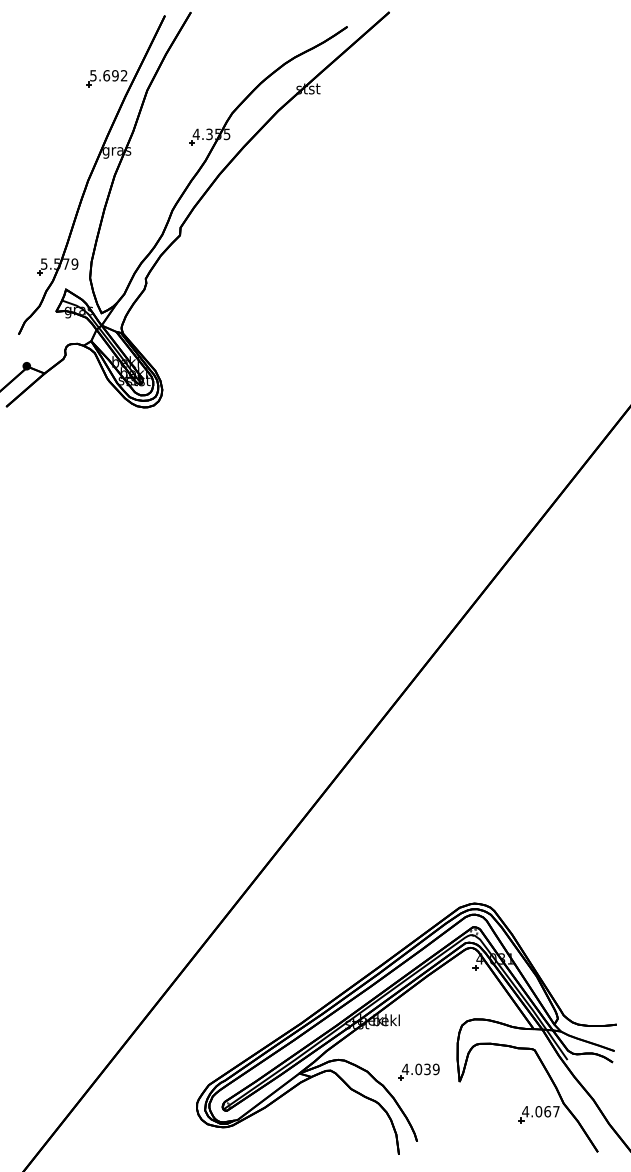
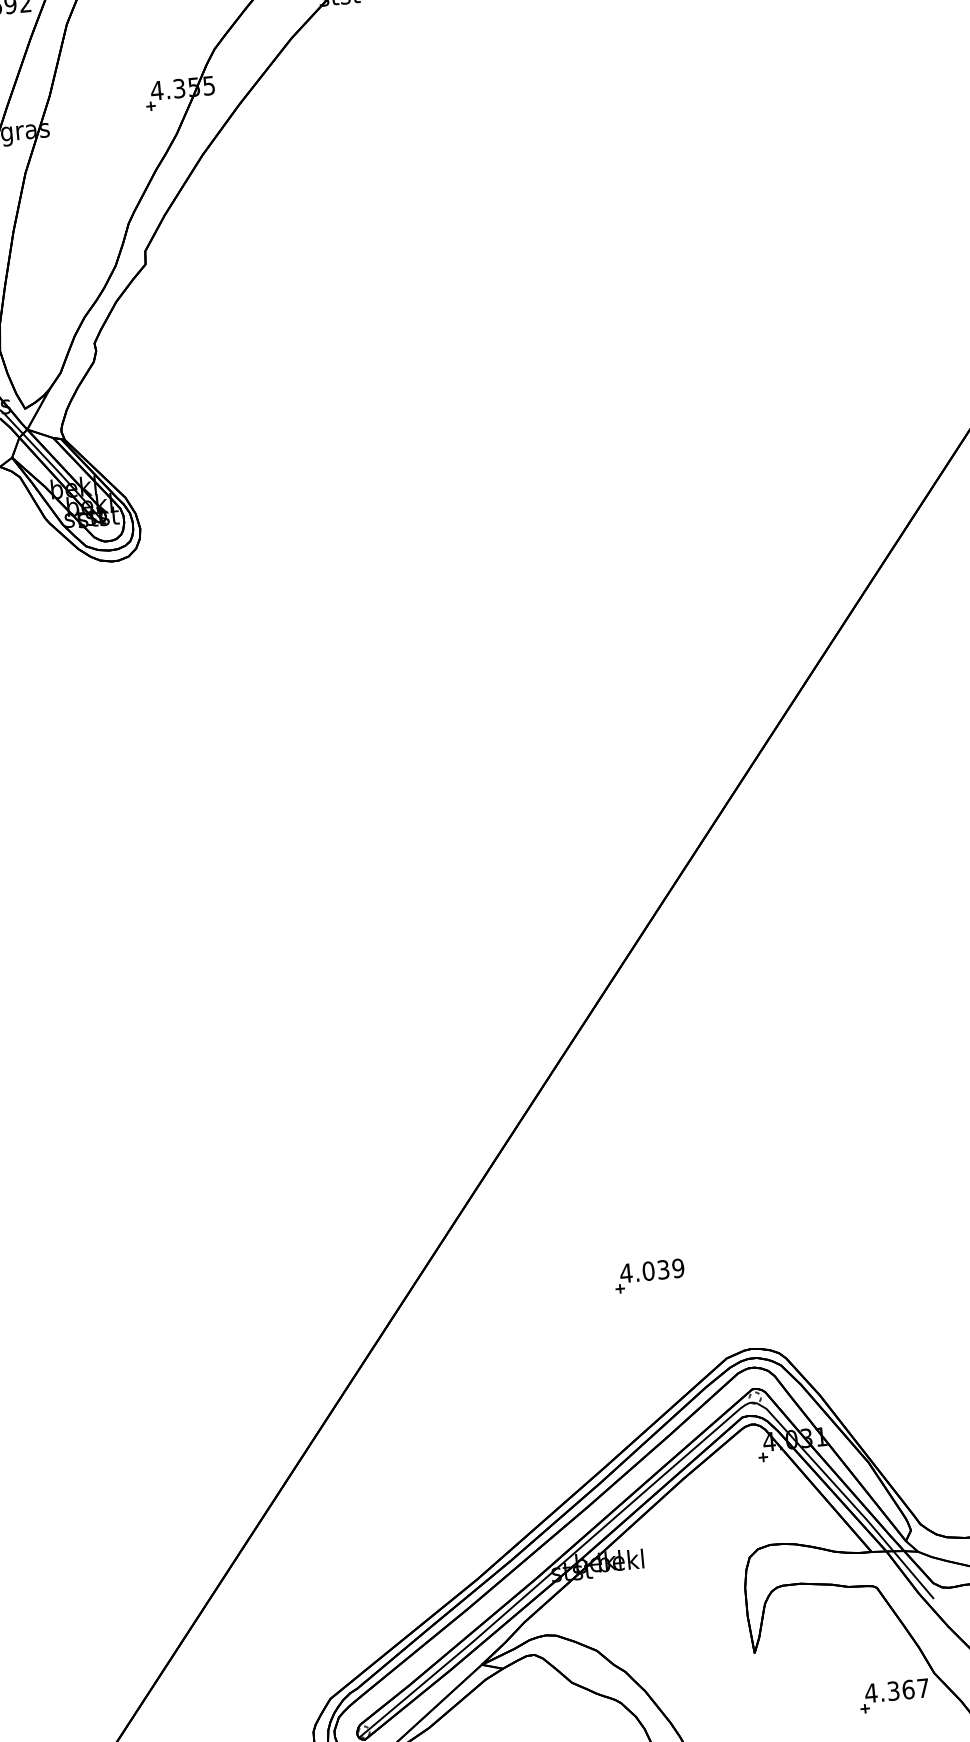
part: (418, 1071) -> (648, 1274), moved
text: (538, 1111) -> (892, 1690), 4.067 -> 4.367

